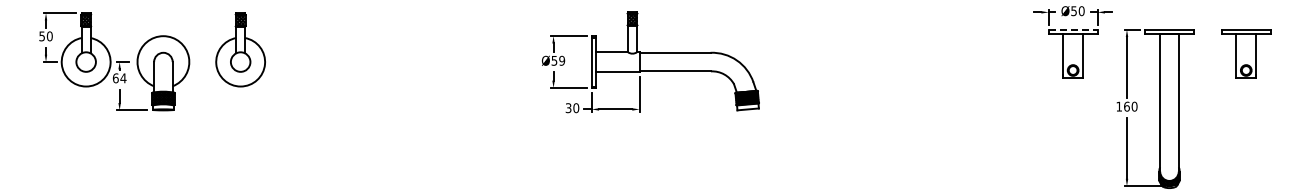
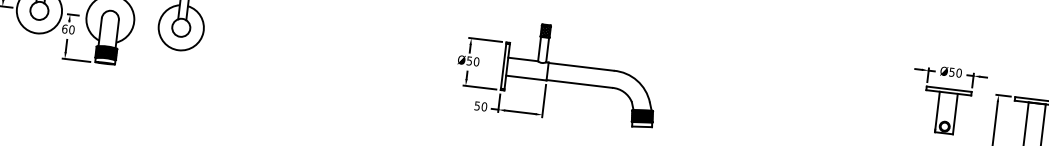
line: (1073, 29) -> (949, 89), dashed -> solid
text: (561, 60) -> (476, 61), Ø59 -> Ø50
text: (123, 78) -> (71, 30), 64 -> 60
text: (568, 107) -> (477, 105), 30 -> 50

